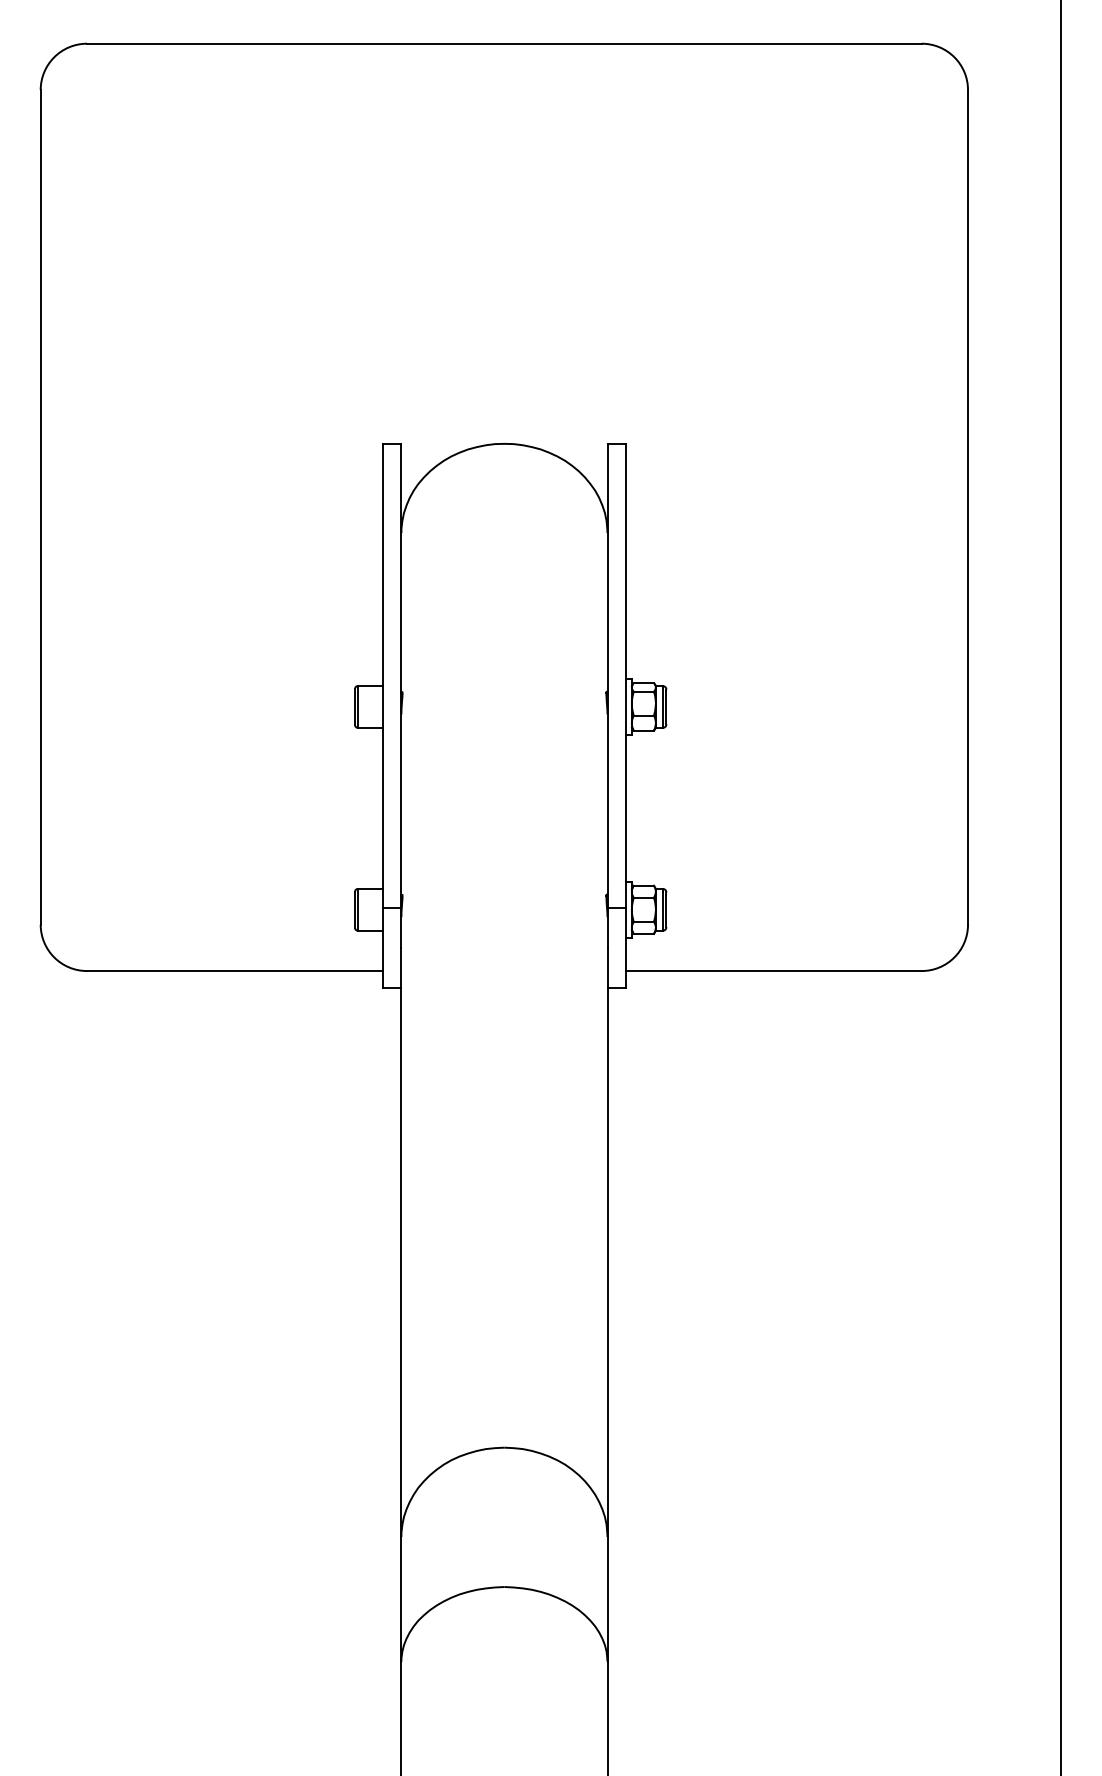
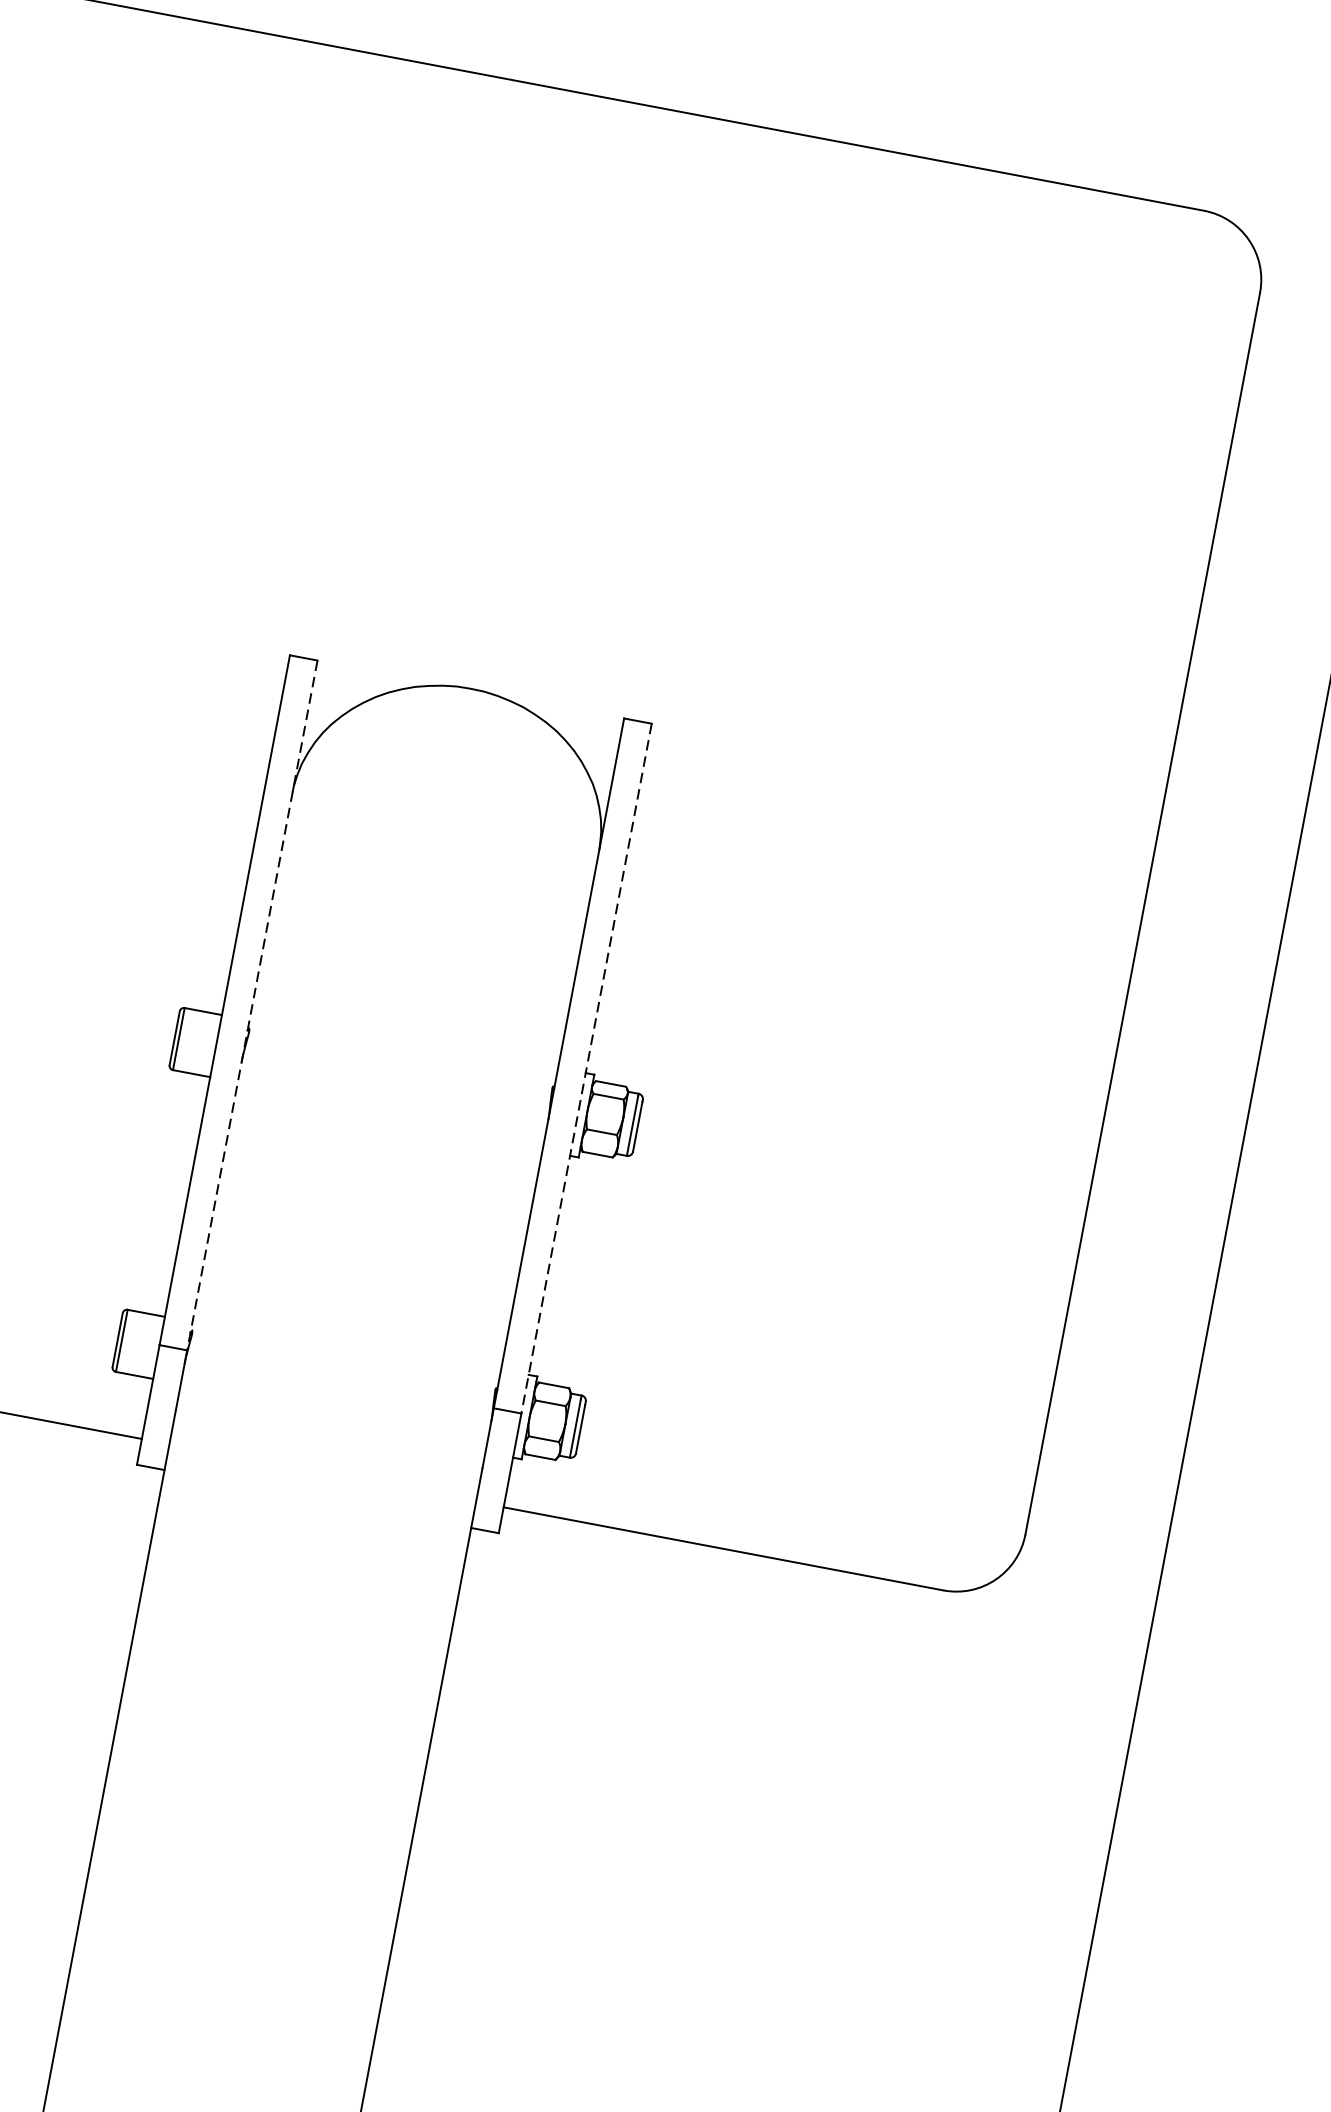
line: (401, 676) -> (252, 1005), solid -> dashed
line: (626, 676) -> (587, 1069), solid -> dashed

